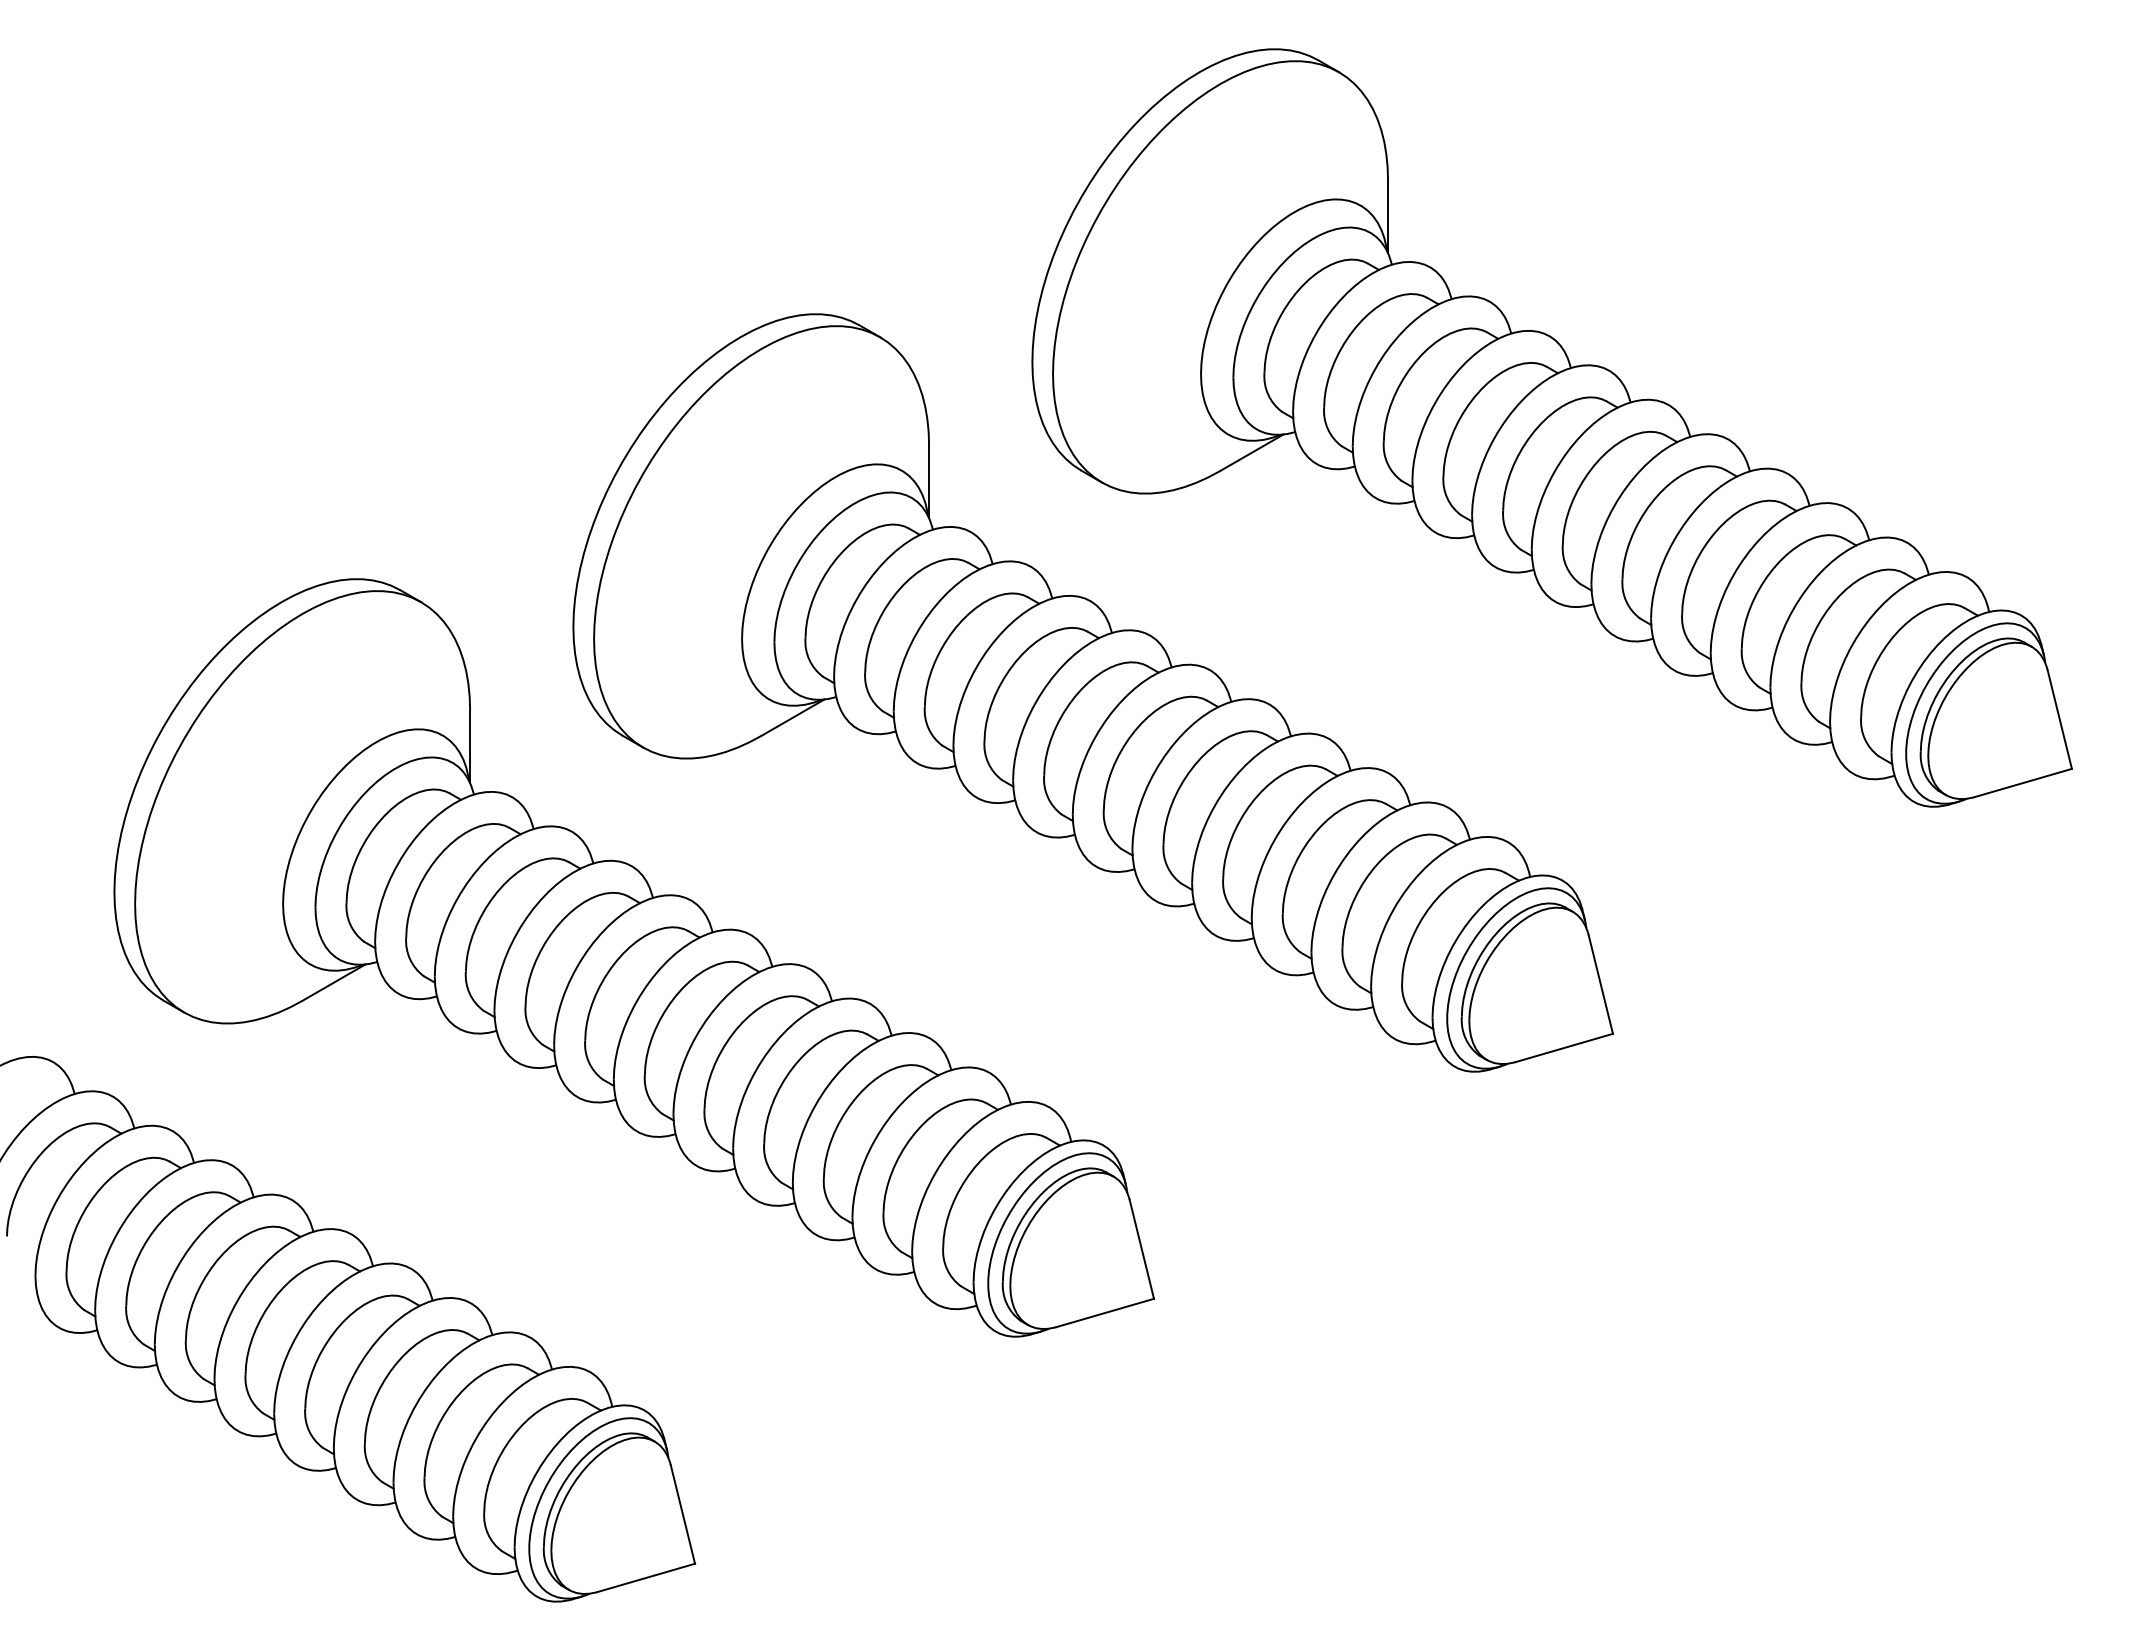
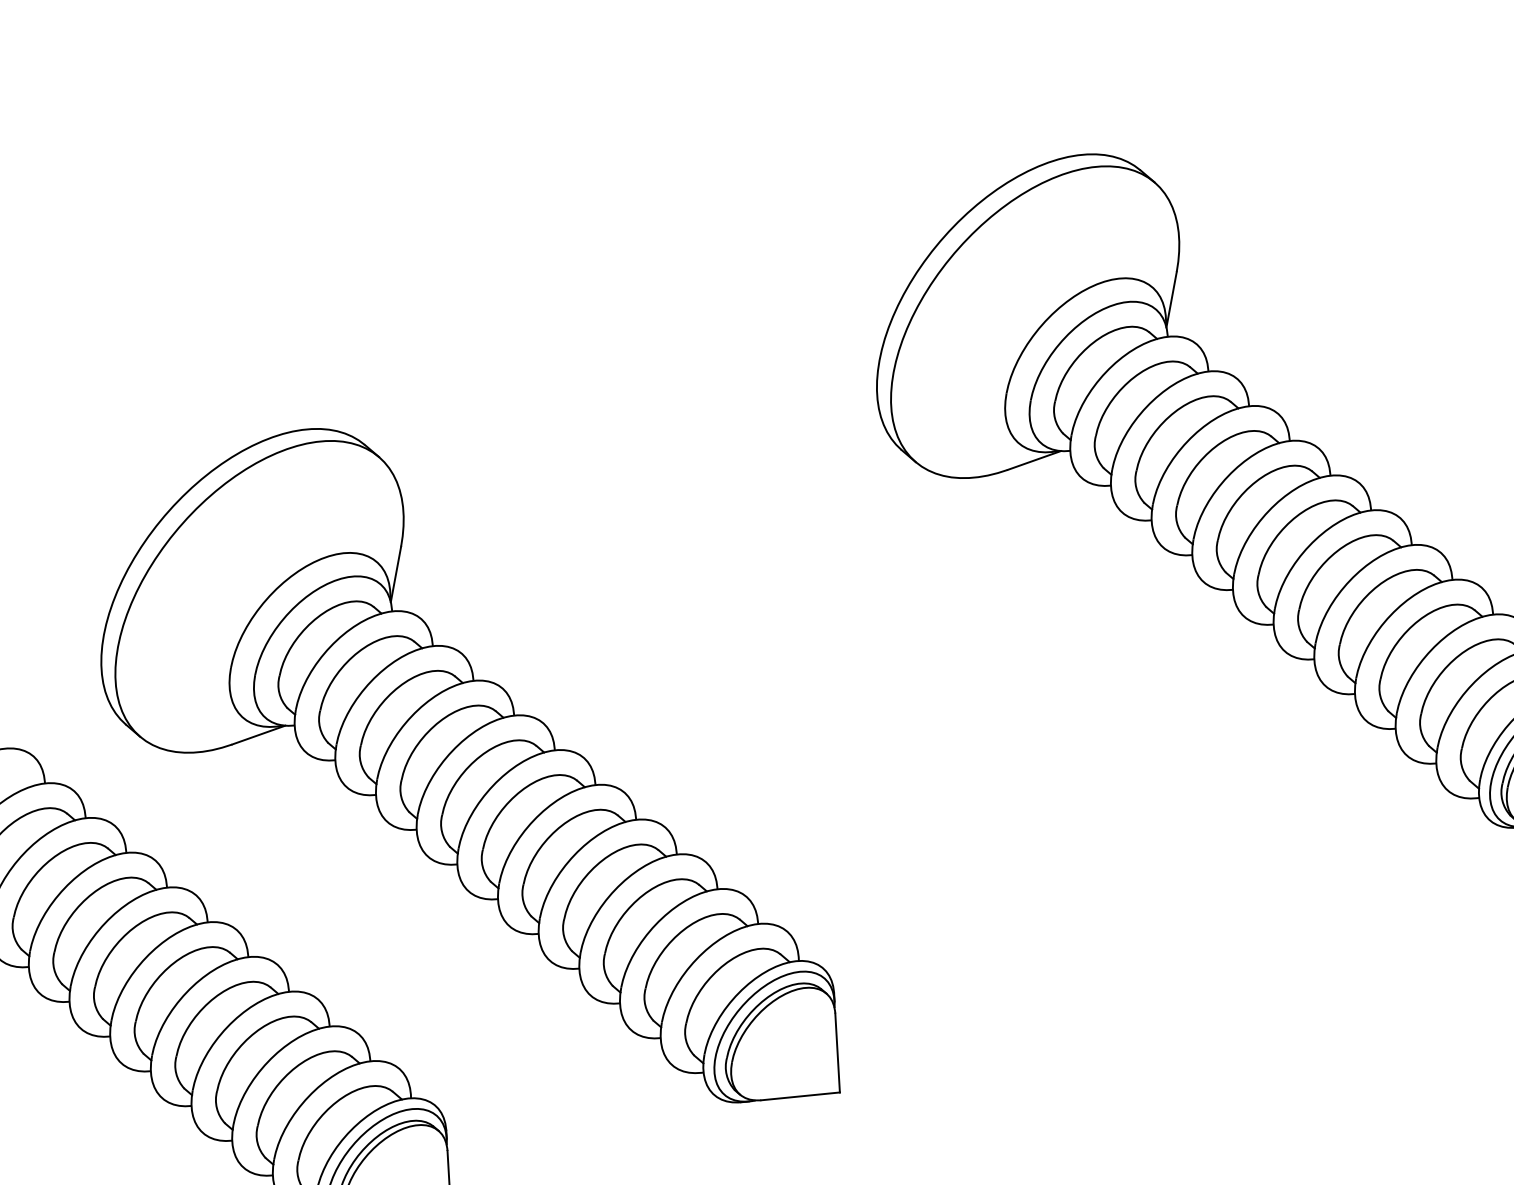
part: (1092, 692) -> (878, 620), removed

